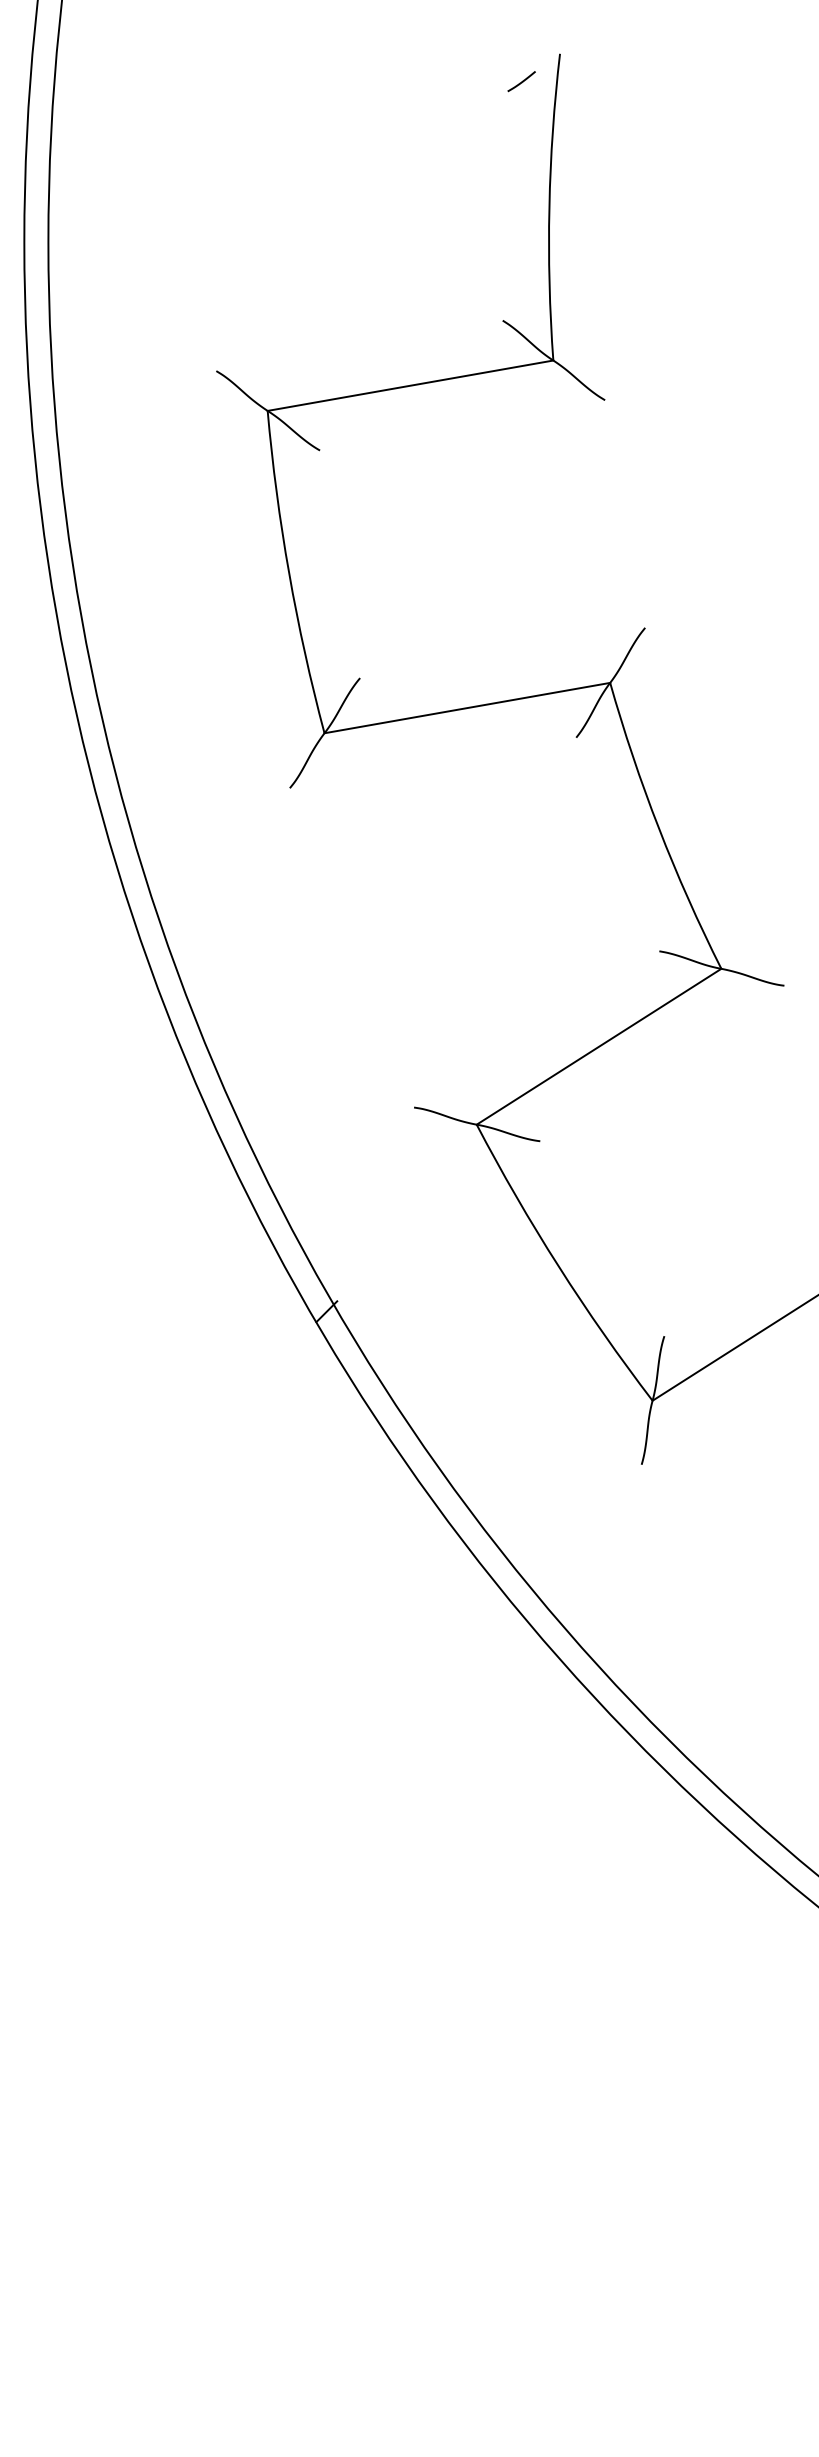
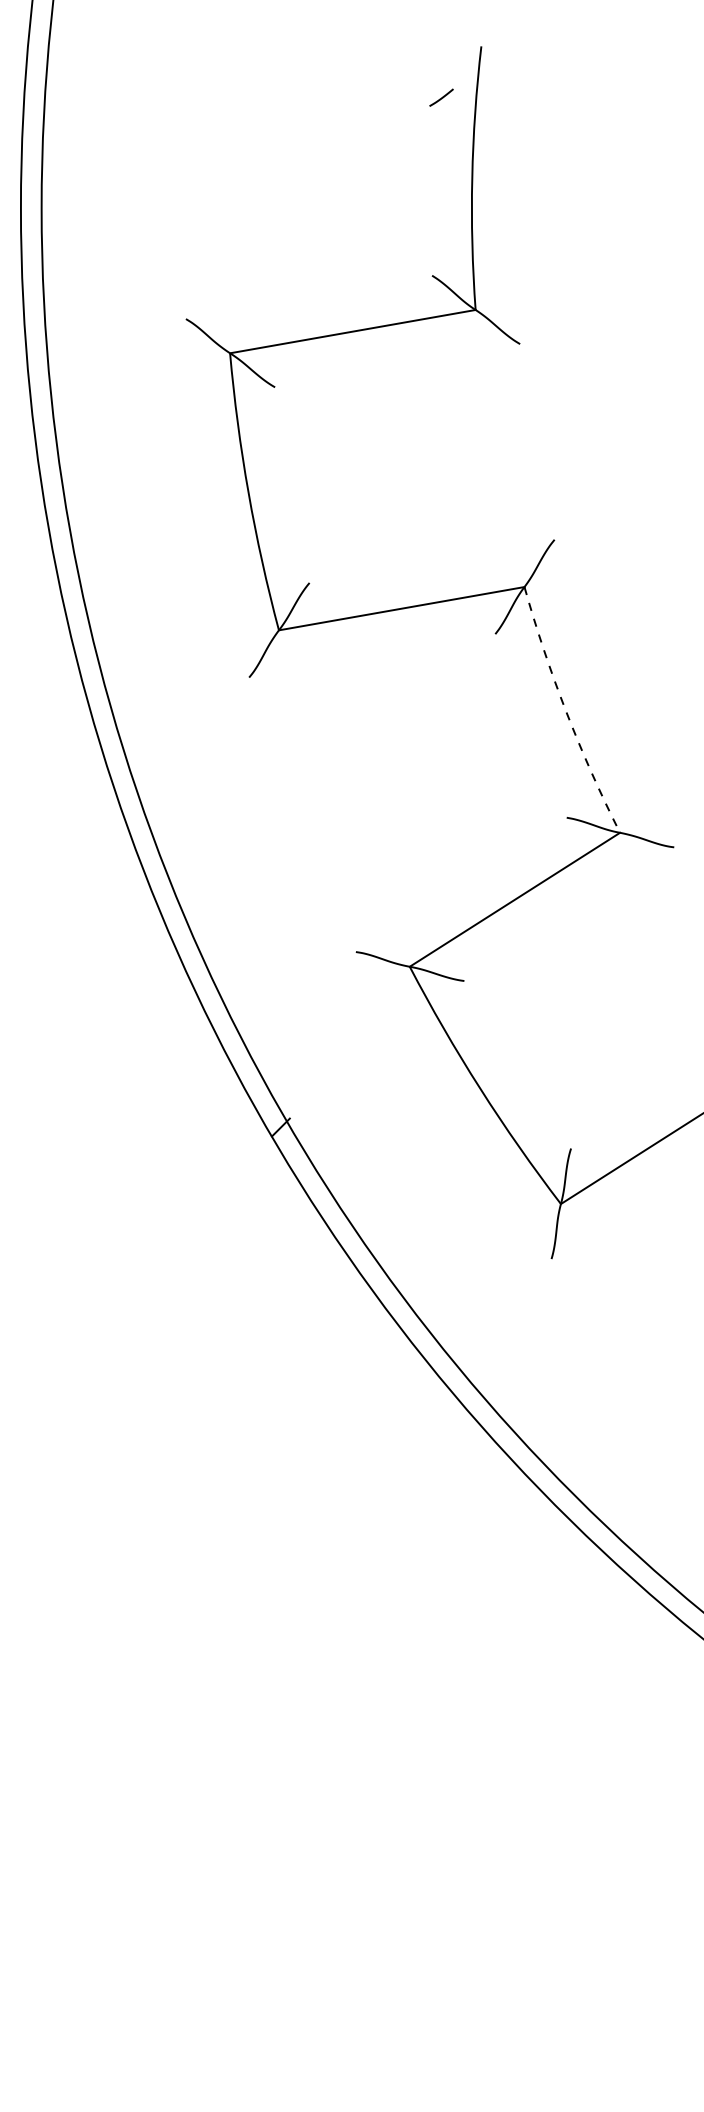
line: (521, 81) -> (441, 97), moved
arc: (658, 828) -> (566, 712), solid -> dashed

